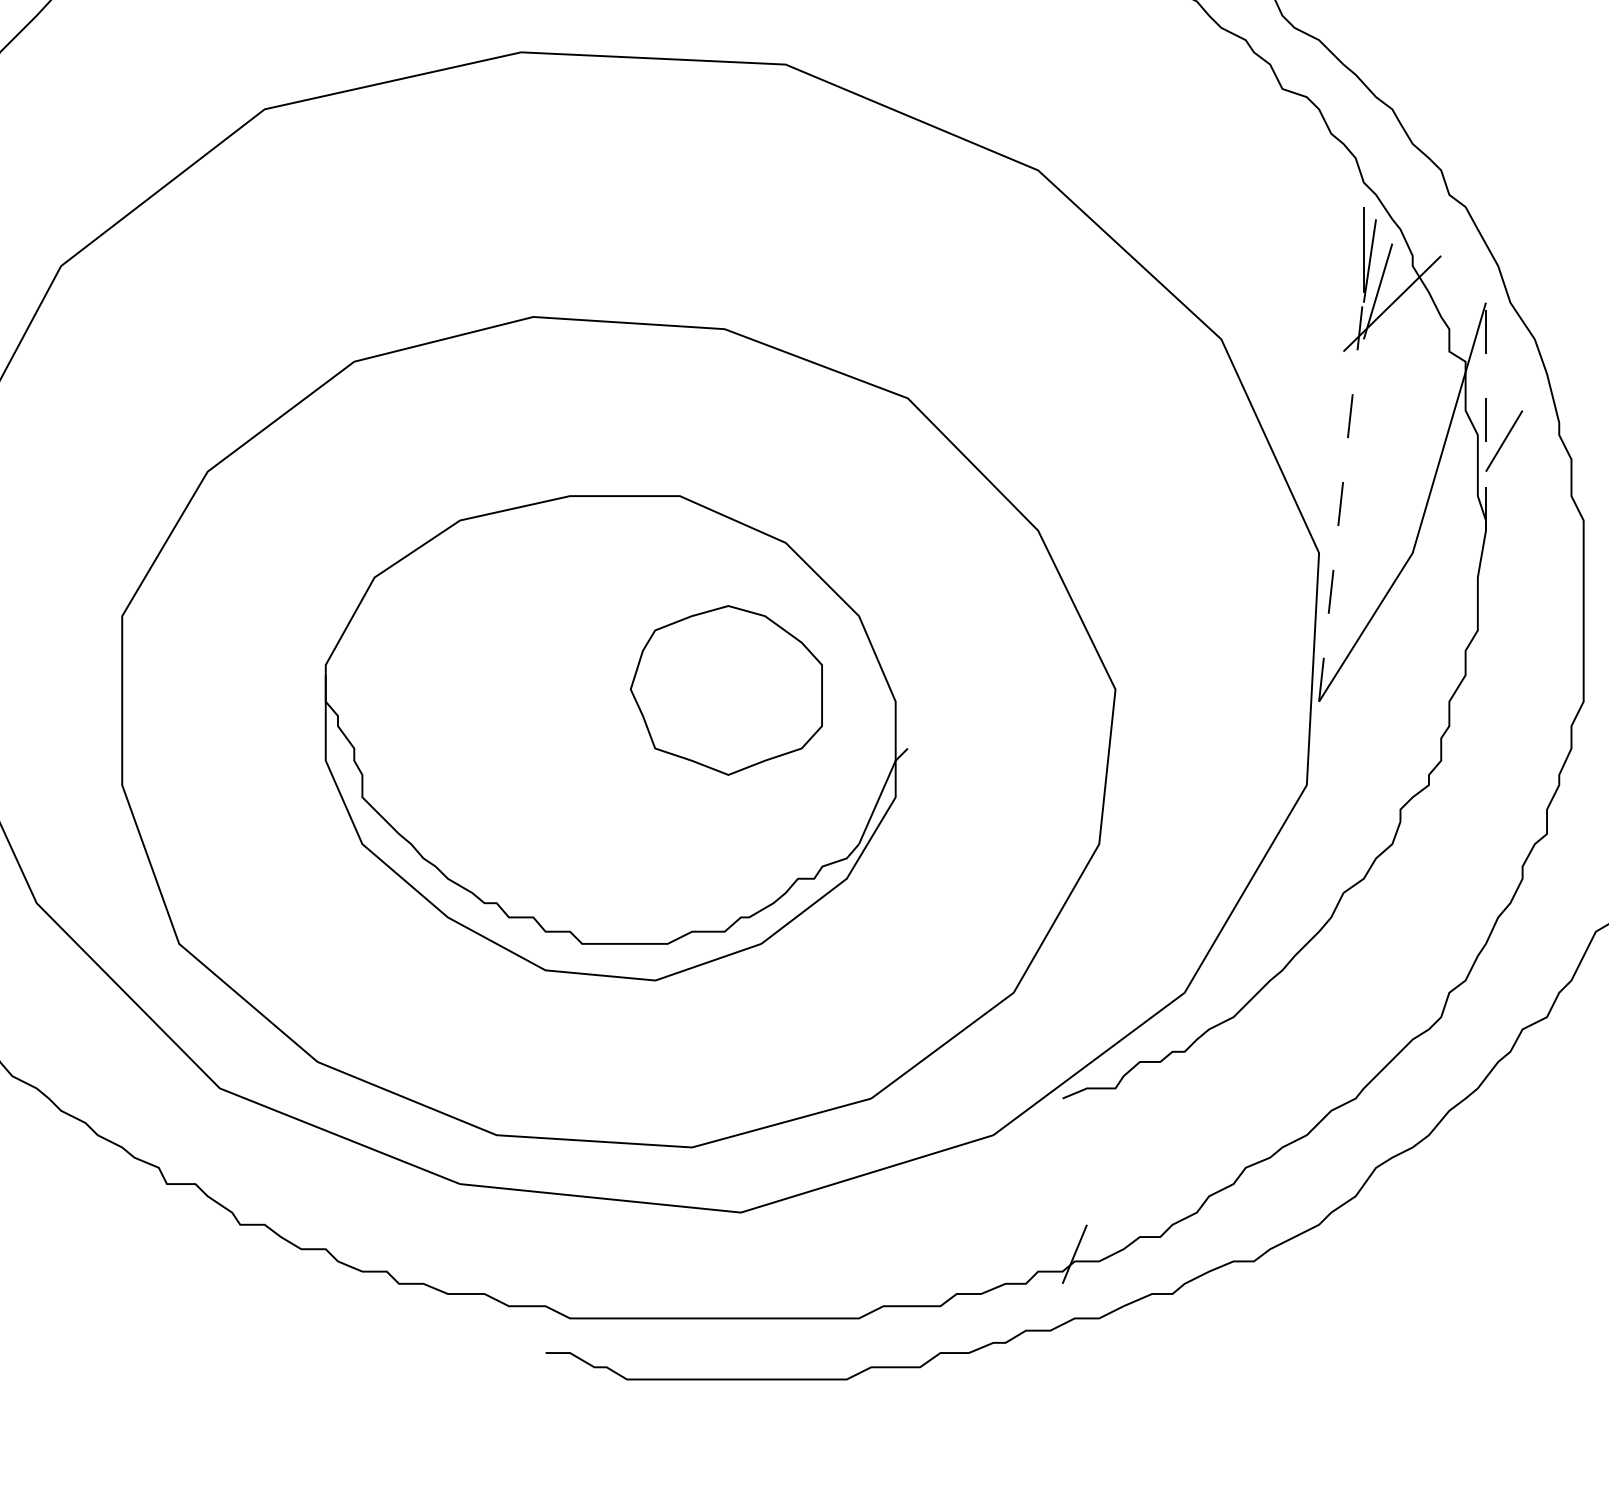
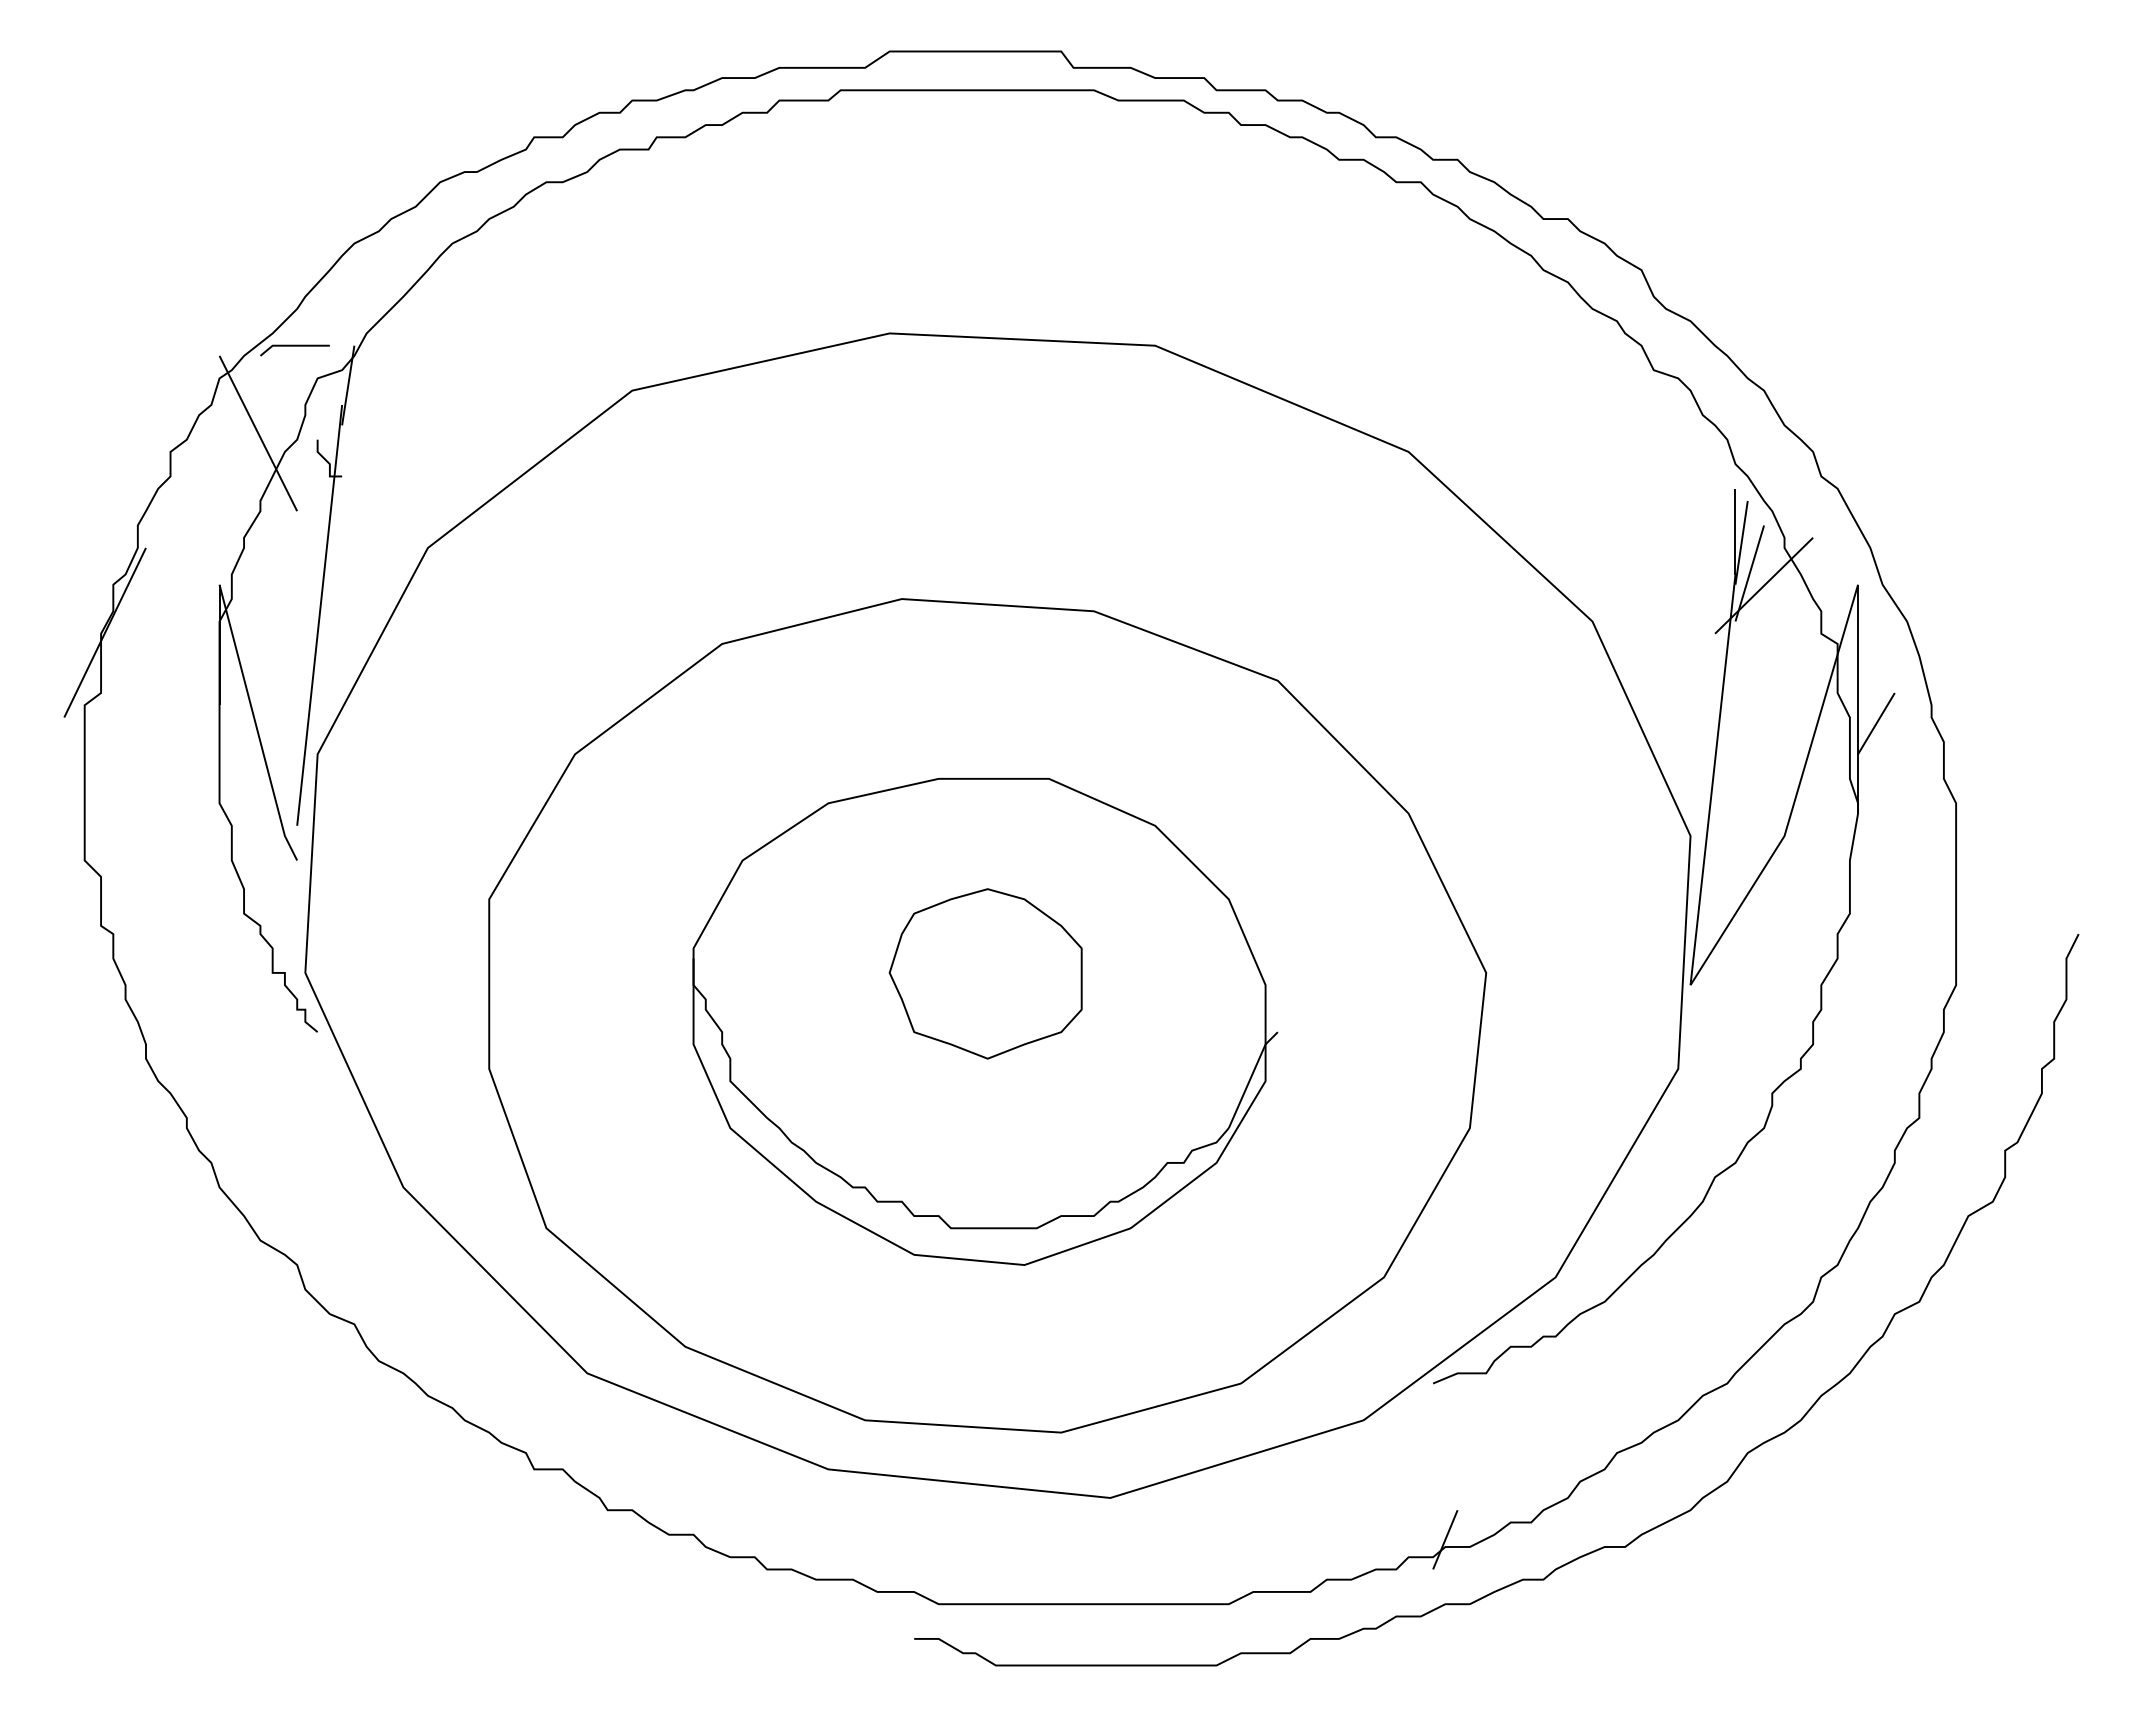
line: (1486, 416) -> (1858, 698), dashed -> solid
line: (1341, 496) -> (1713, 779), dashed -> solid
part: (726, 690) -> (985, 973), moved

